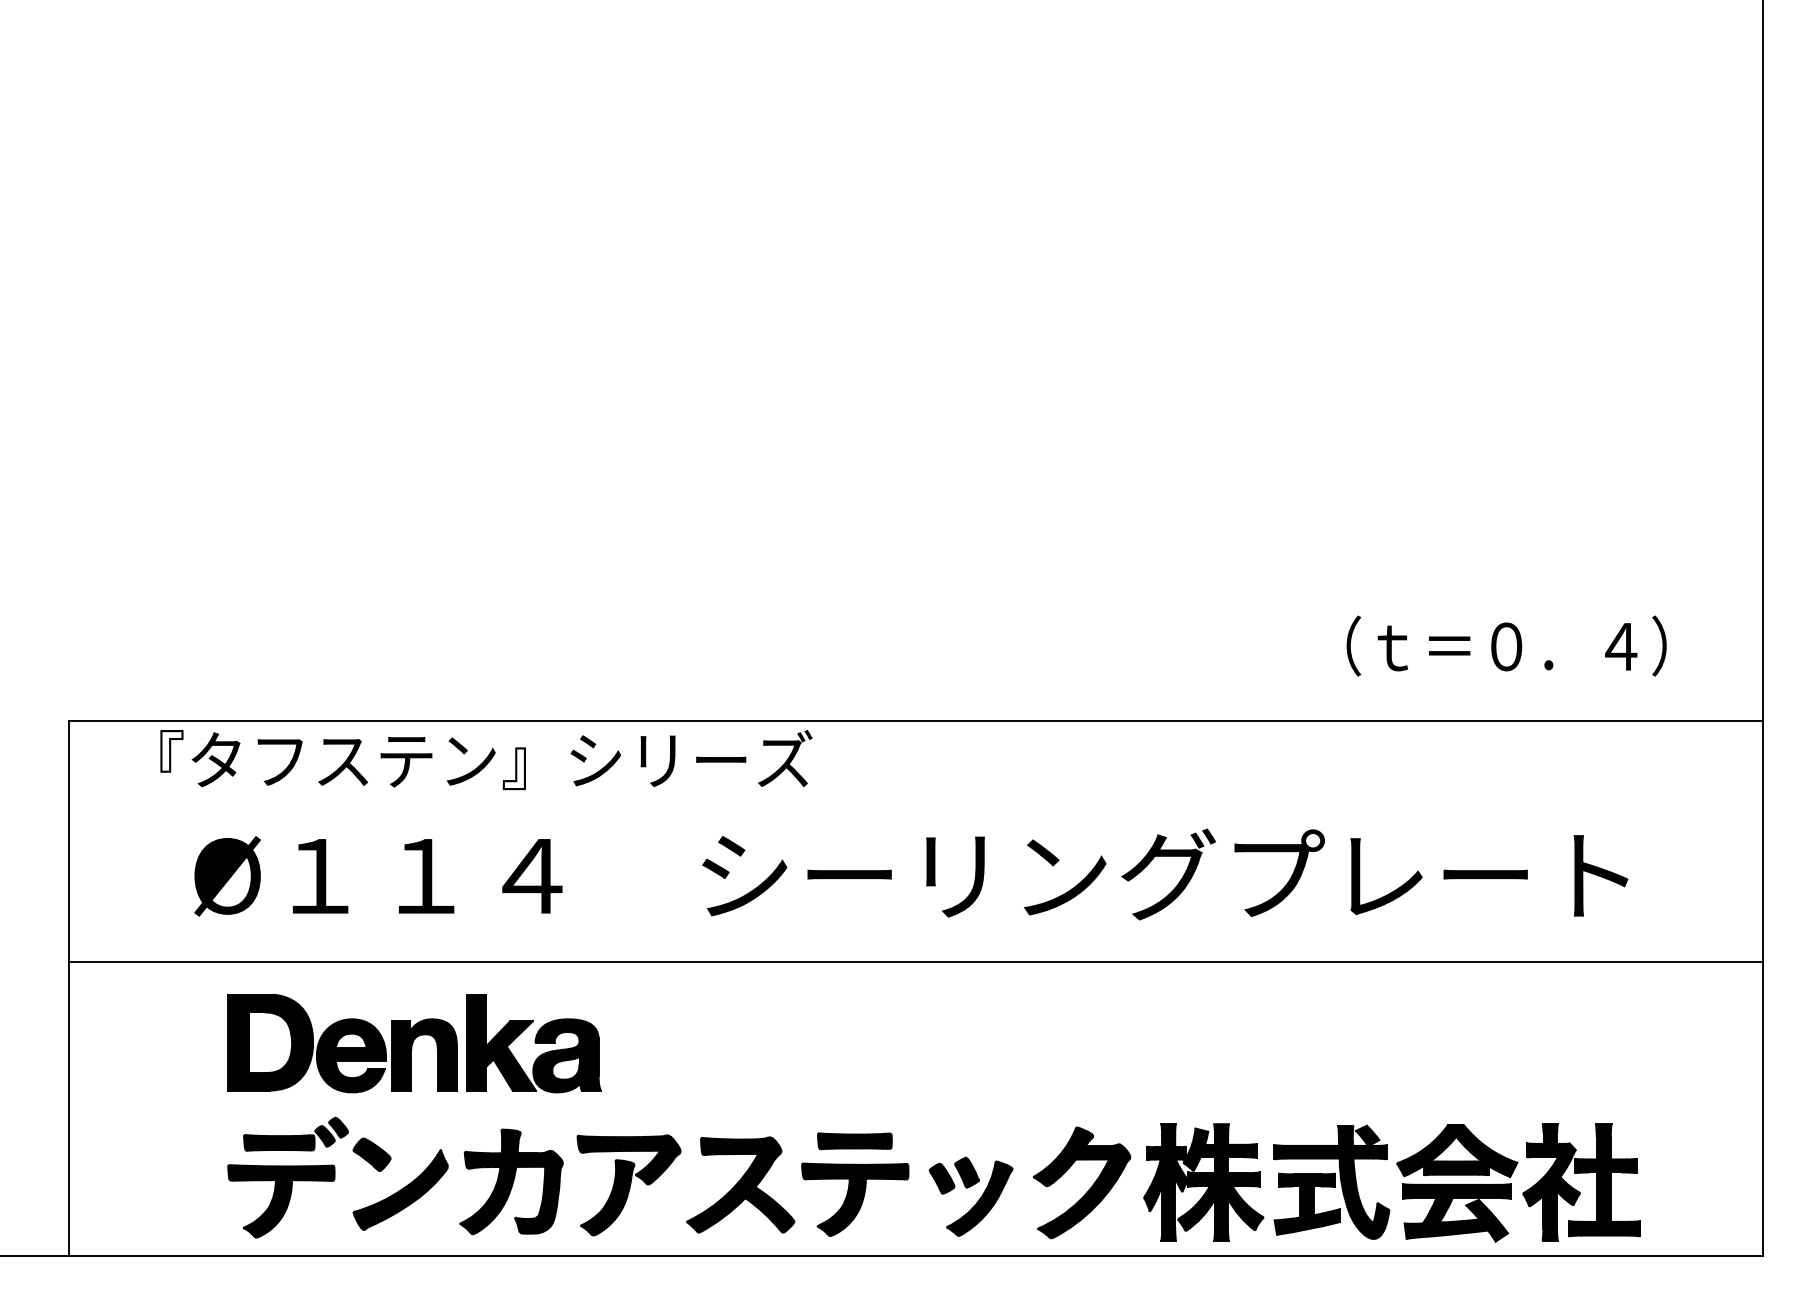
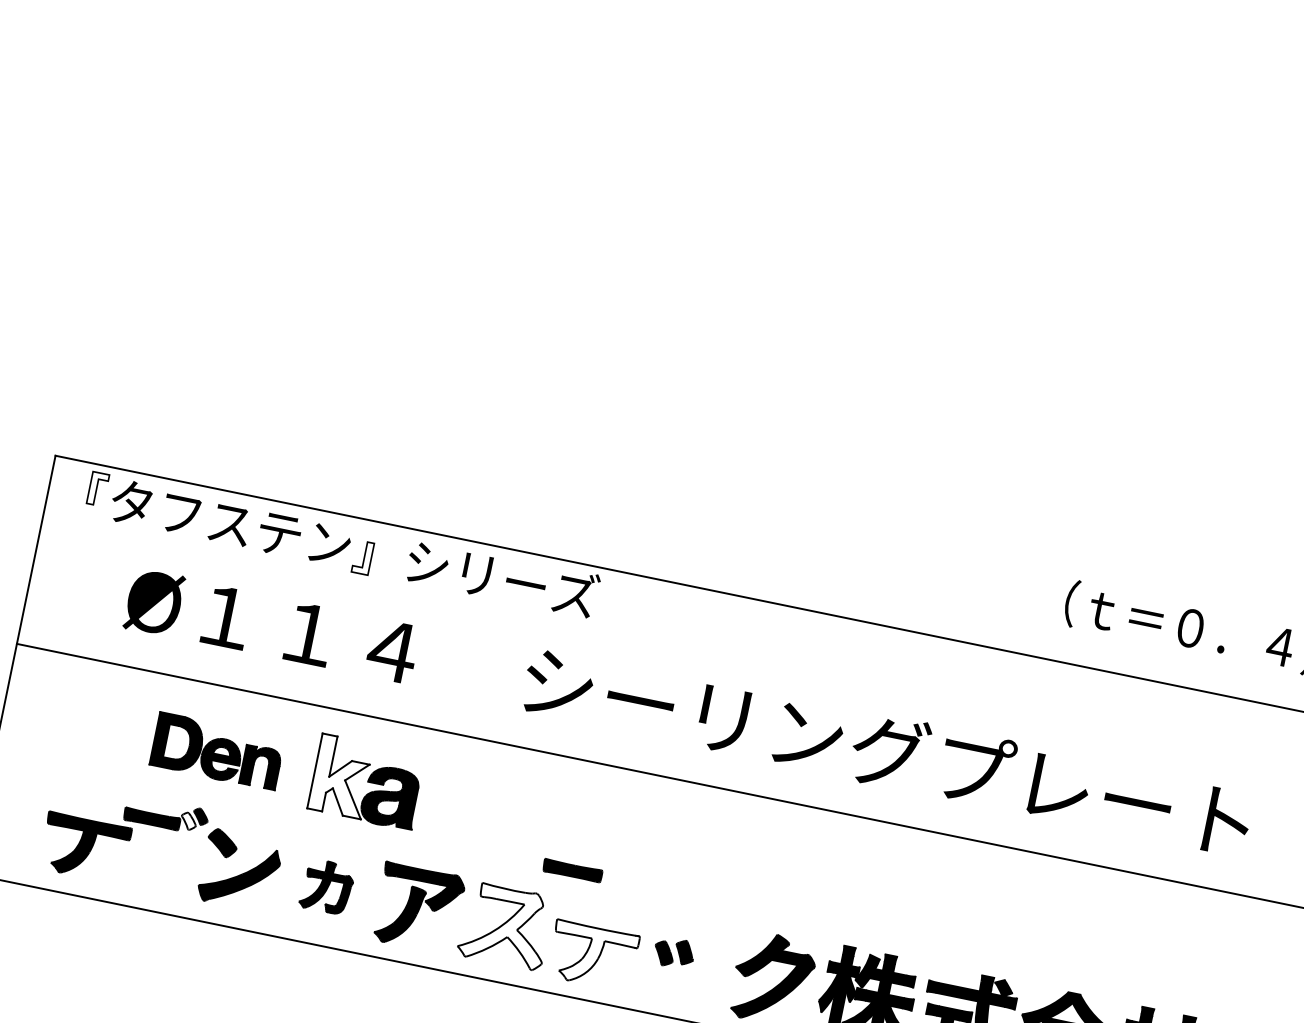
text: (486, 760) -> (342, 546), moved
fill: (501, 1042) -> (341, 776), removed
part: (342, 1043) -> (217, 751), size x0.7
fill: (324, 1136) -> (188, 821), removed
part: (854, 1141) -> (572, 870), moved
part: (511, 1181) -> (327, 886), size x0.6
fill: (740, 1184) -> (505, 925), removed
part: (979, 1198) -> (690, 974), removed
fill: (855, 1199) -> (593, 955), removed
part: (281, 1201) -> (85, 848), moved

